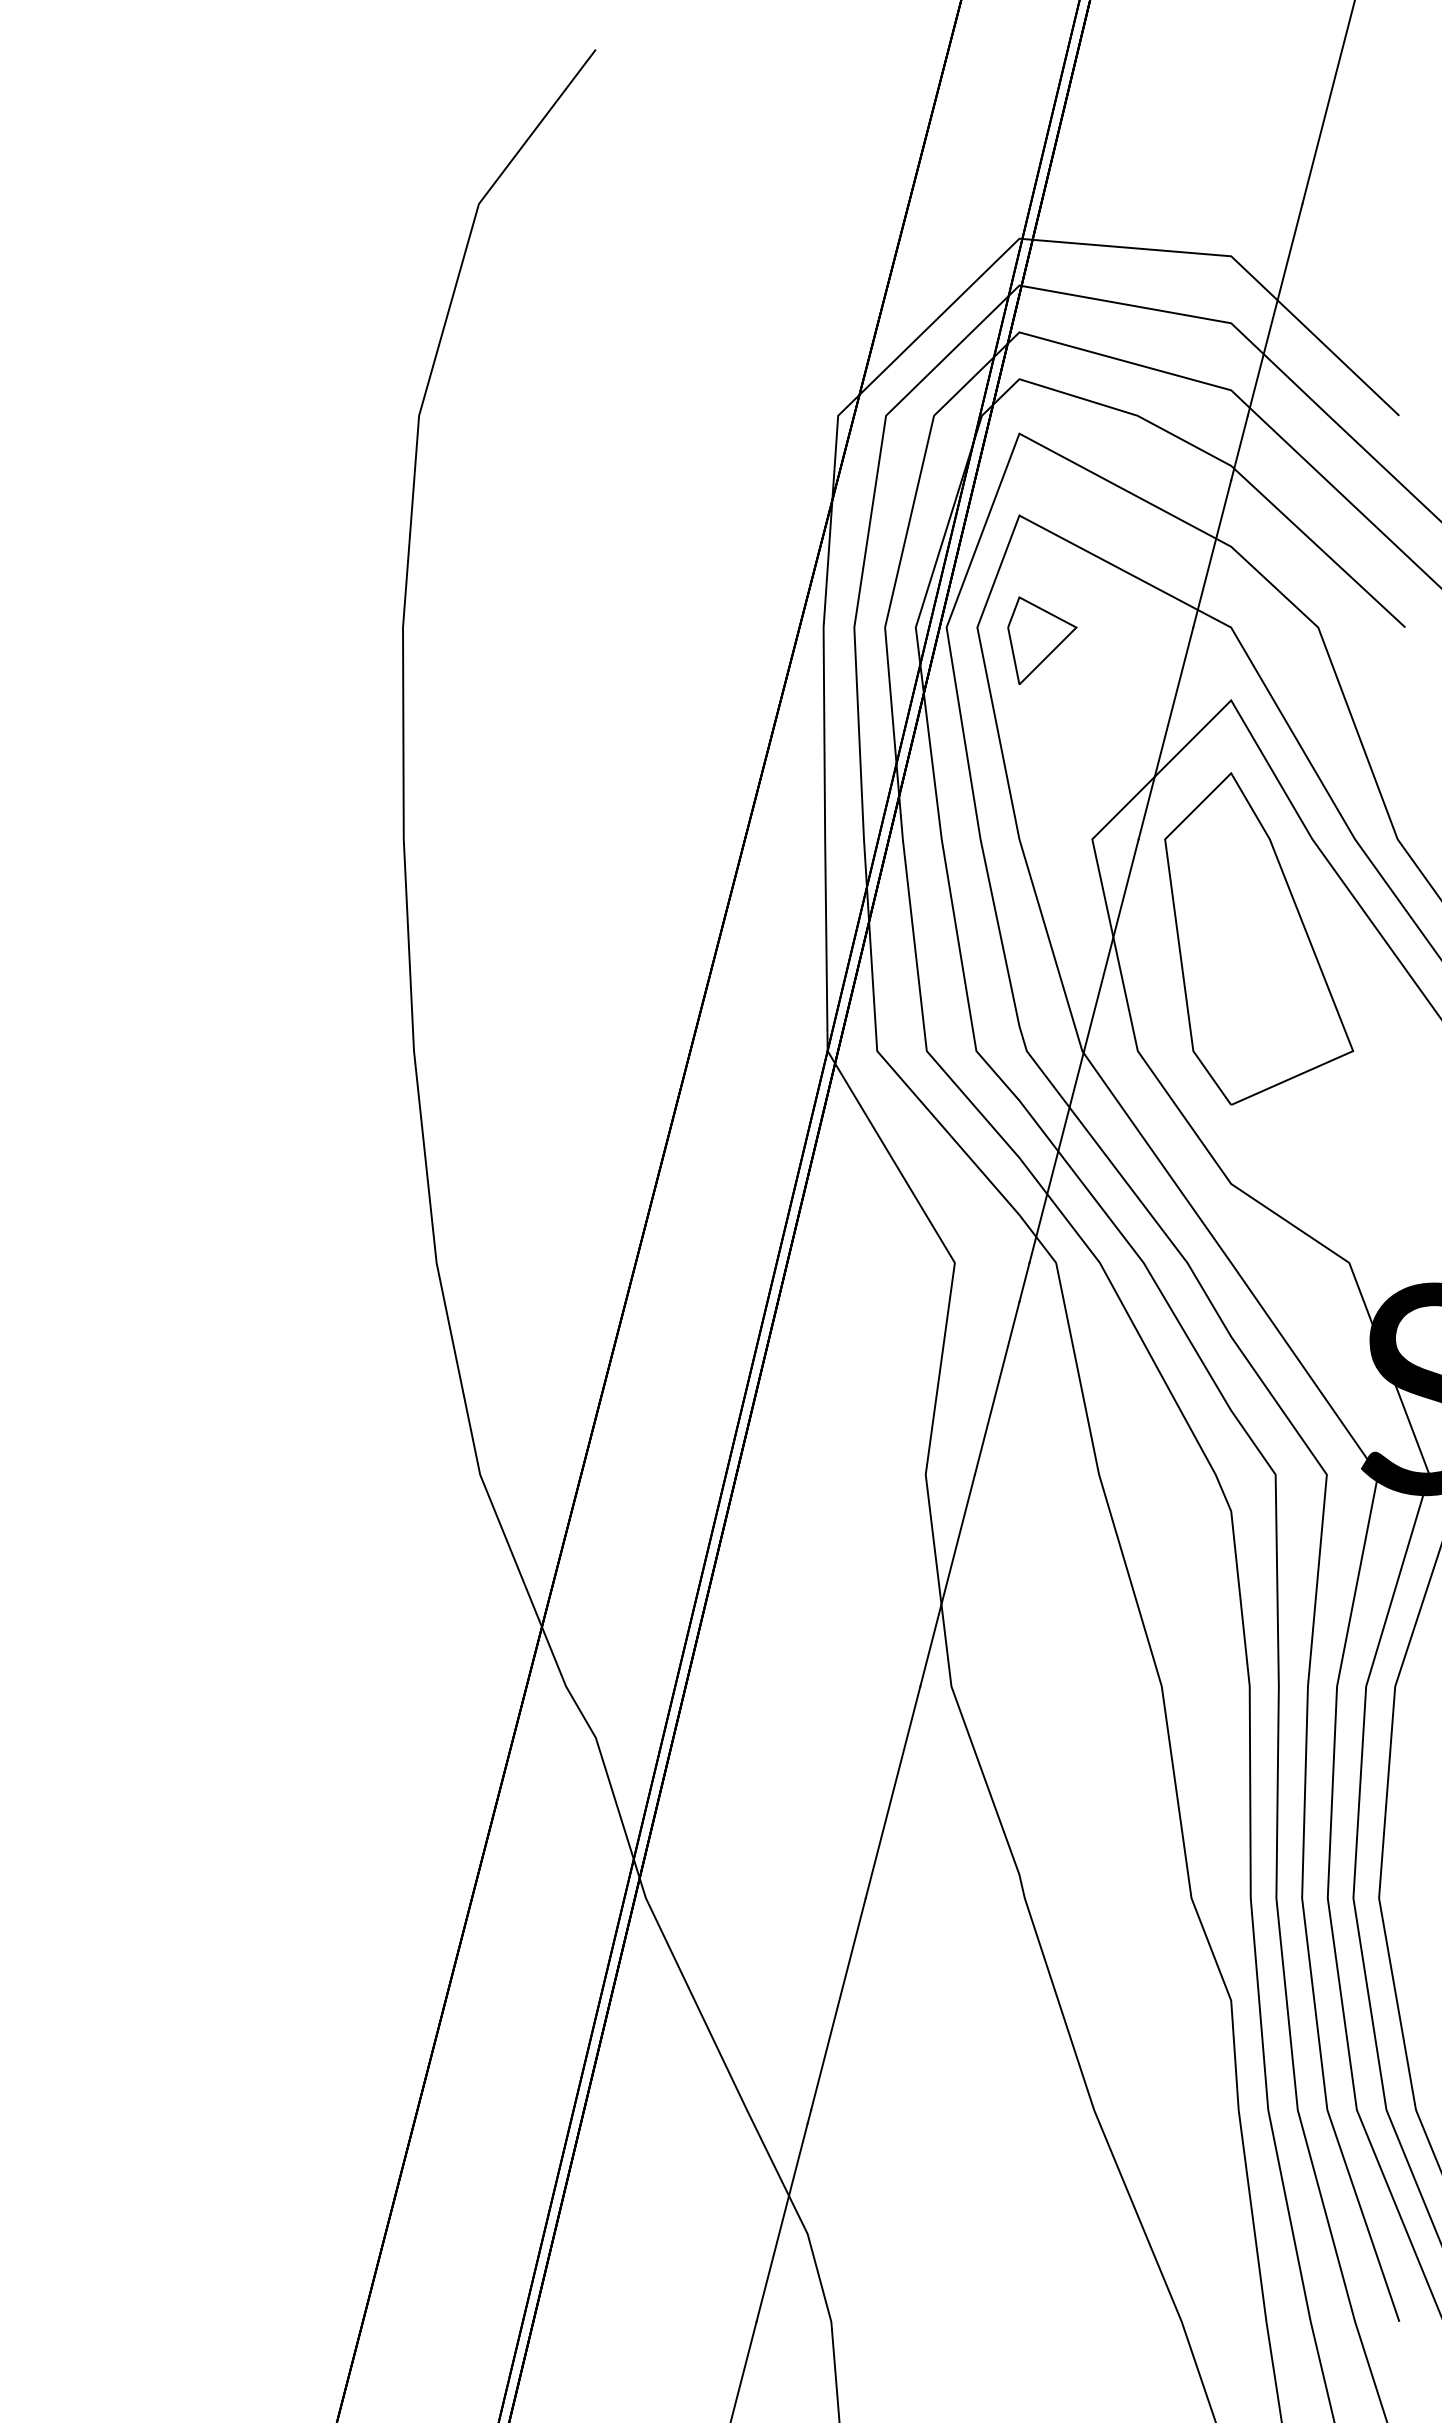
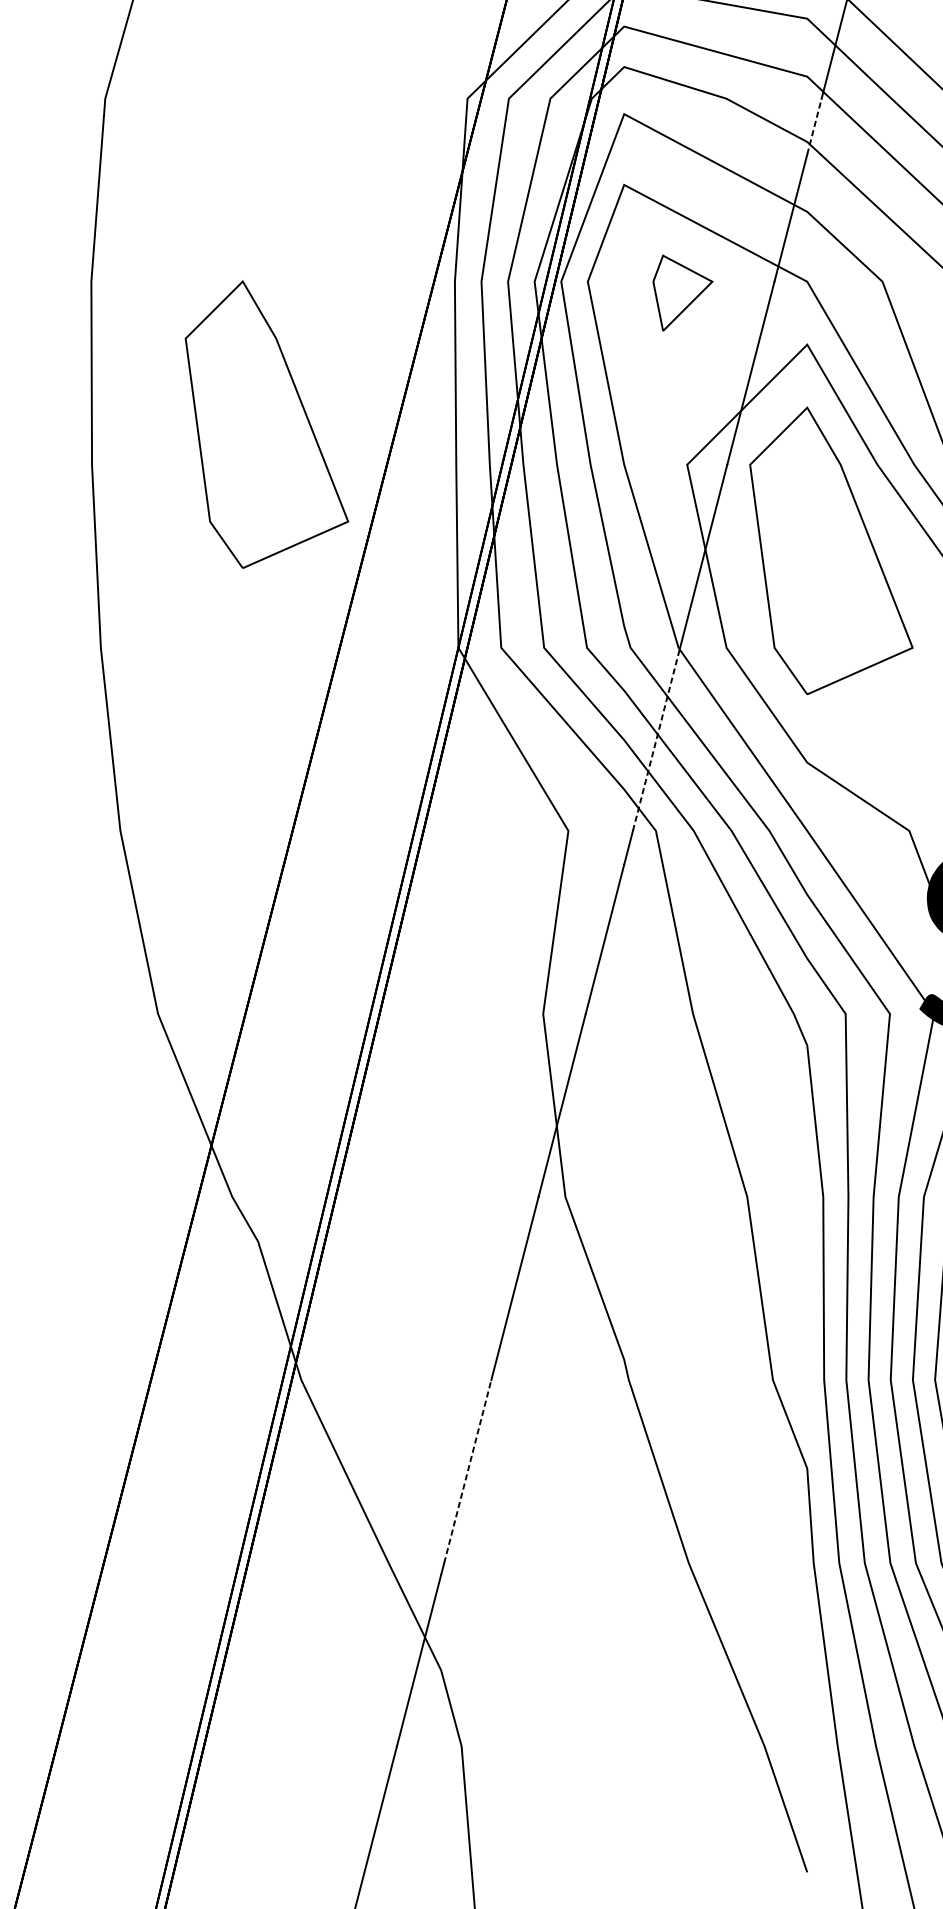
line: (1239, 447) -> (814, 126), solid -> dashed
part: (1042, 640) -> (683, 292), moved
part: (606, 792) -> (267, 424), added
line: (1056, 1156) -> (656, 738), solid -> dashed
line: (838, 2003) -> (467, 1471), solid -> dashed

